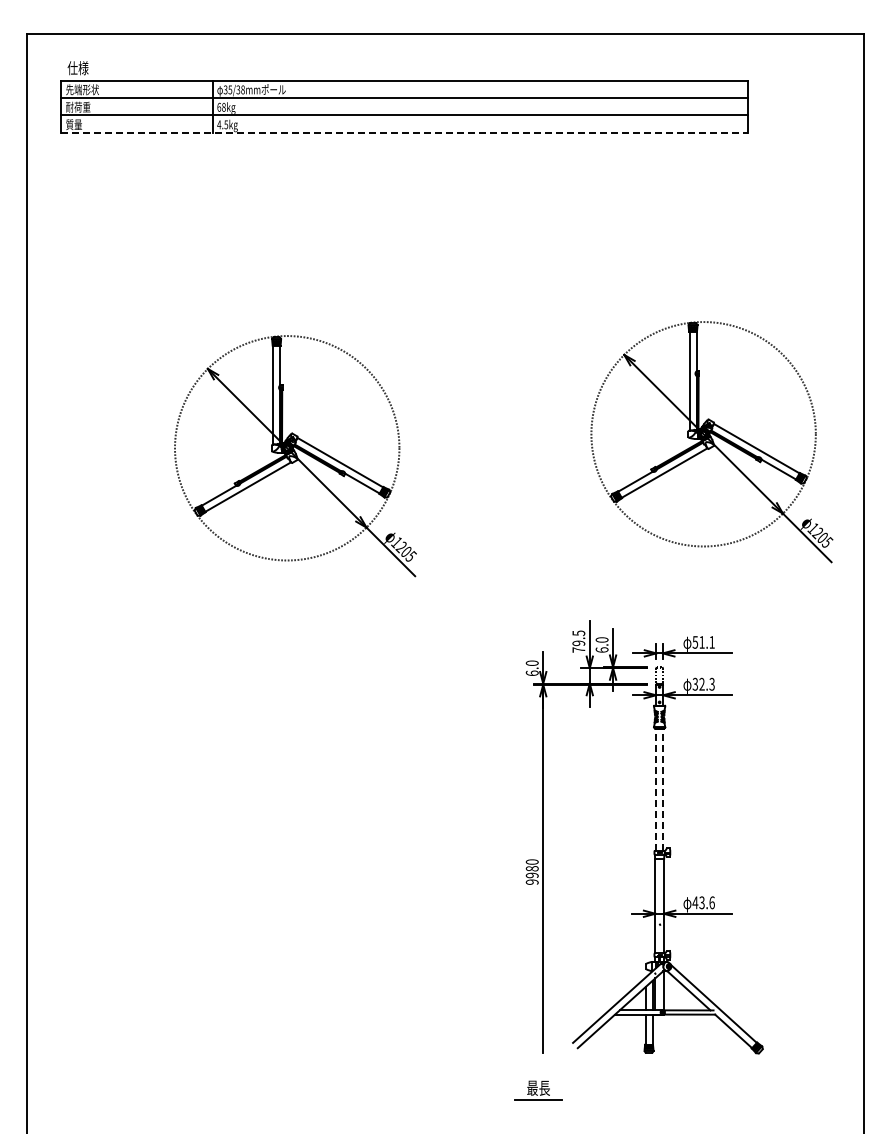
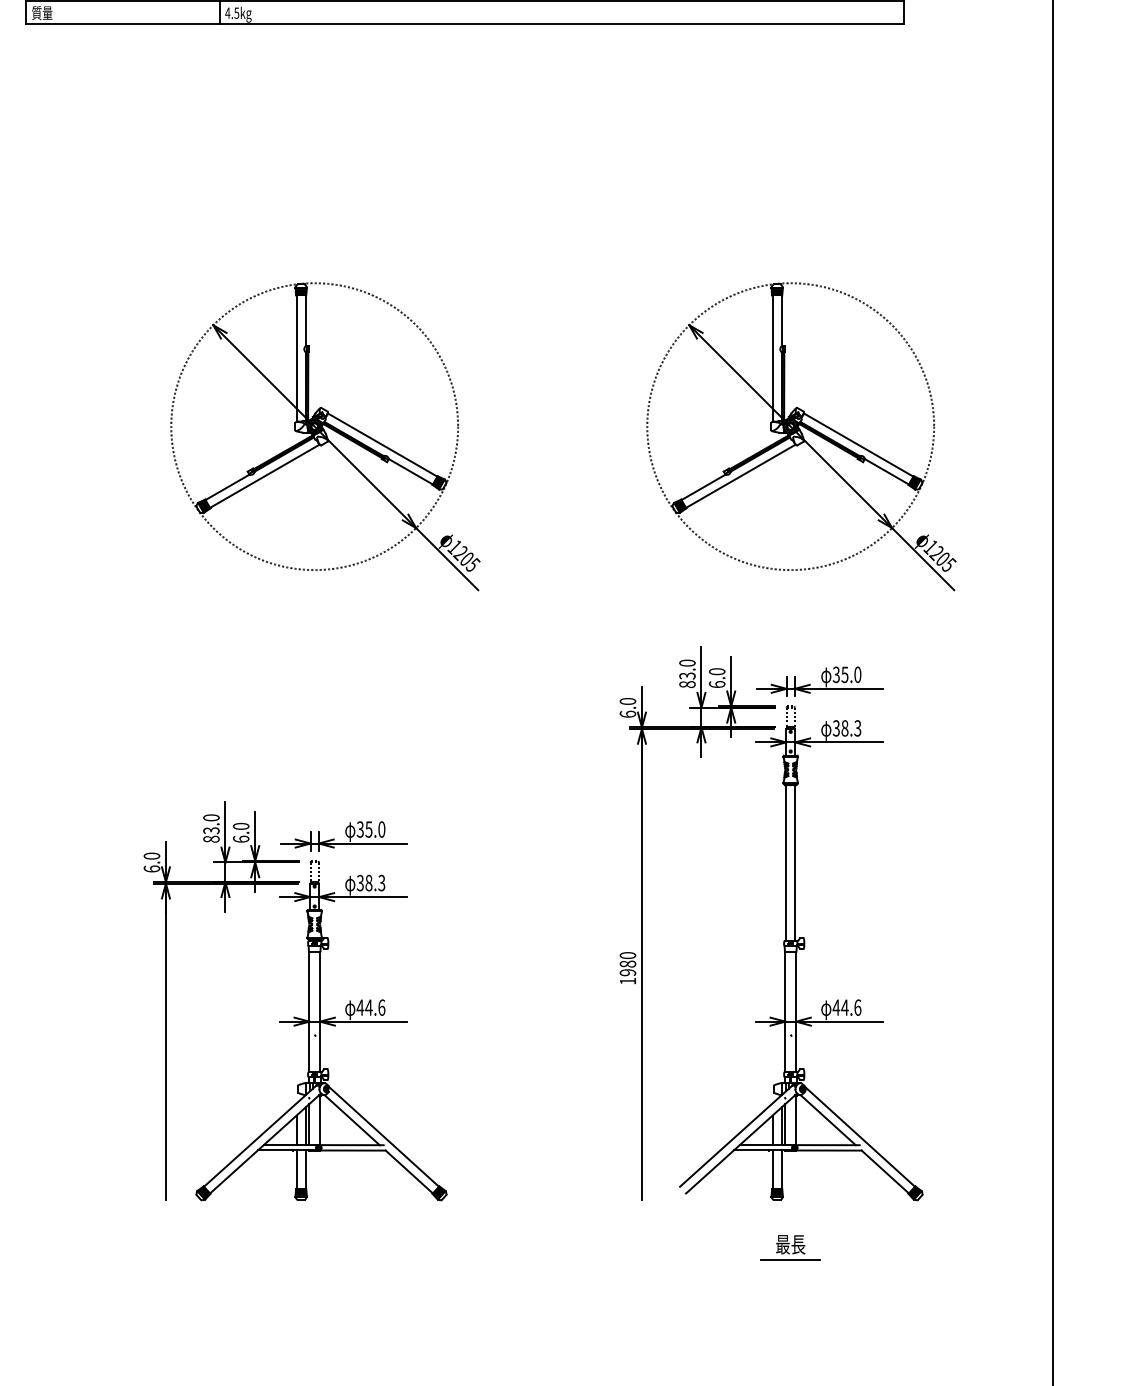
line: (405, 132) -> (465, 23), dashed -> solid
part: (711, 442) -> (800, 437), moved
text: (578, 641) -> (687, 673), 79.5 -> 83.0
text: (703, 642) -> (846, 674), 51.1 -> 35.0
text: (701, 684) -> (844, 728), 32.3 -> 38.3
line: (656, 789) -> (786, 862), dashed -> solid
line: (663, 789) -> (795, 862), dashed -> solid
text: (531, 881) -> (626, 980), 9980 -> 1980
part: (282, 897) -> (308, 1000), added
text: (701, 902) -> (844, 1007), 43.6 -> 44.6
part: (538, 1090) -> (790, 1247), moved

